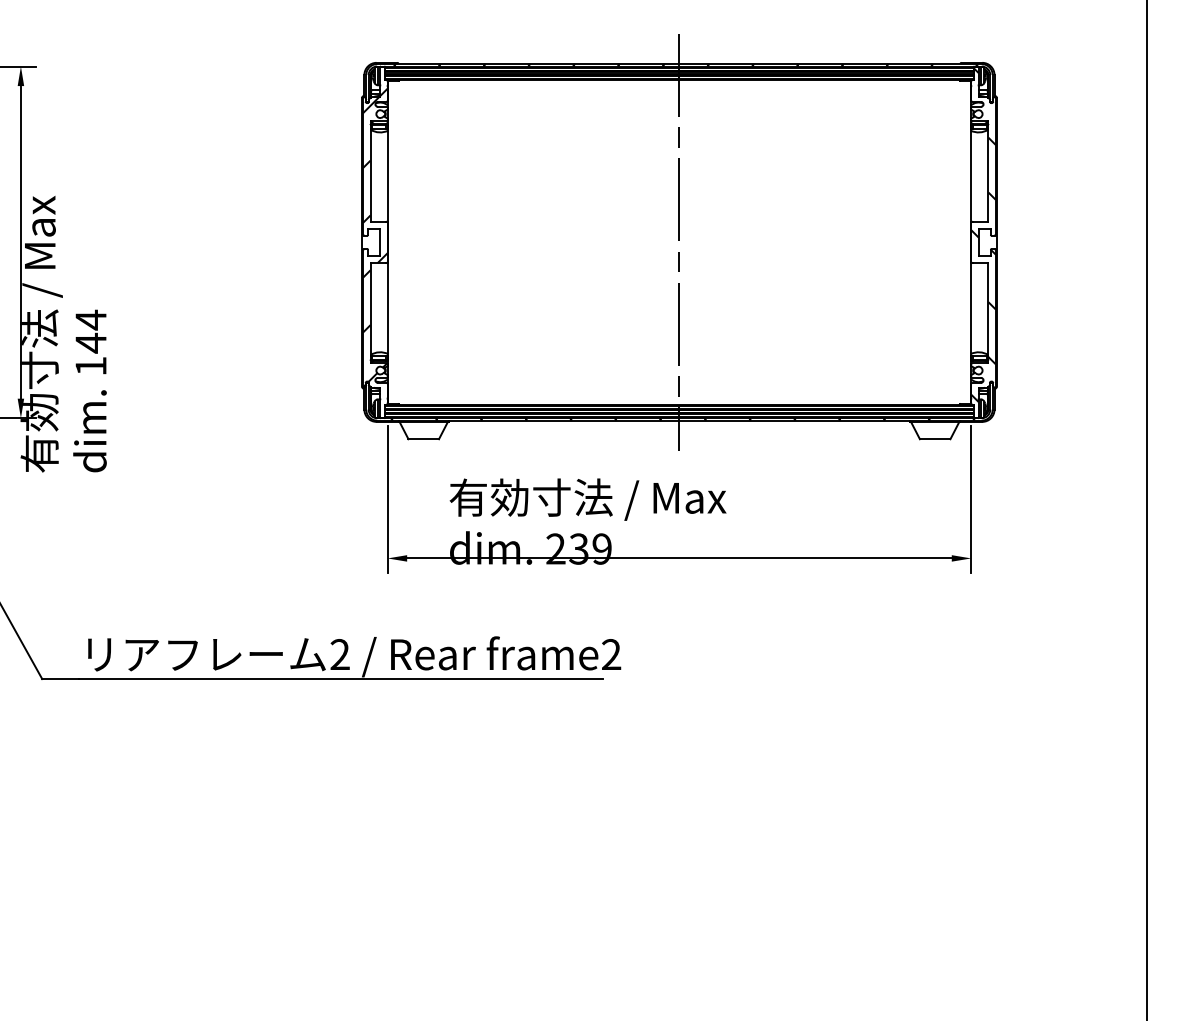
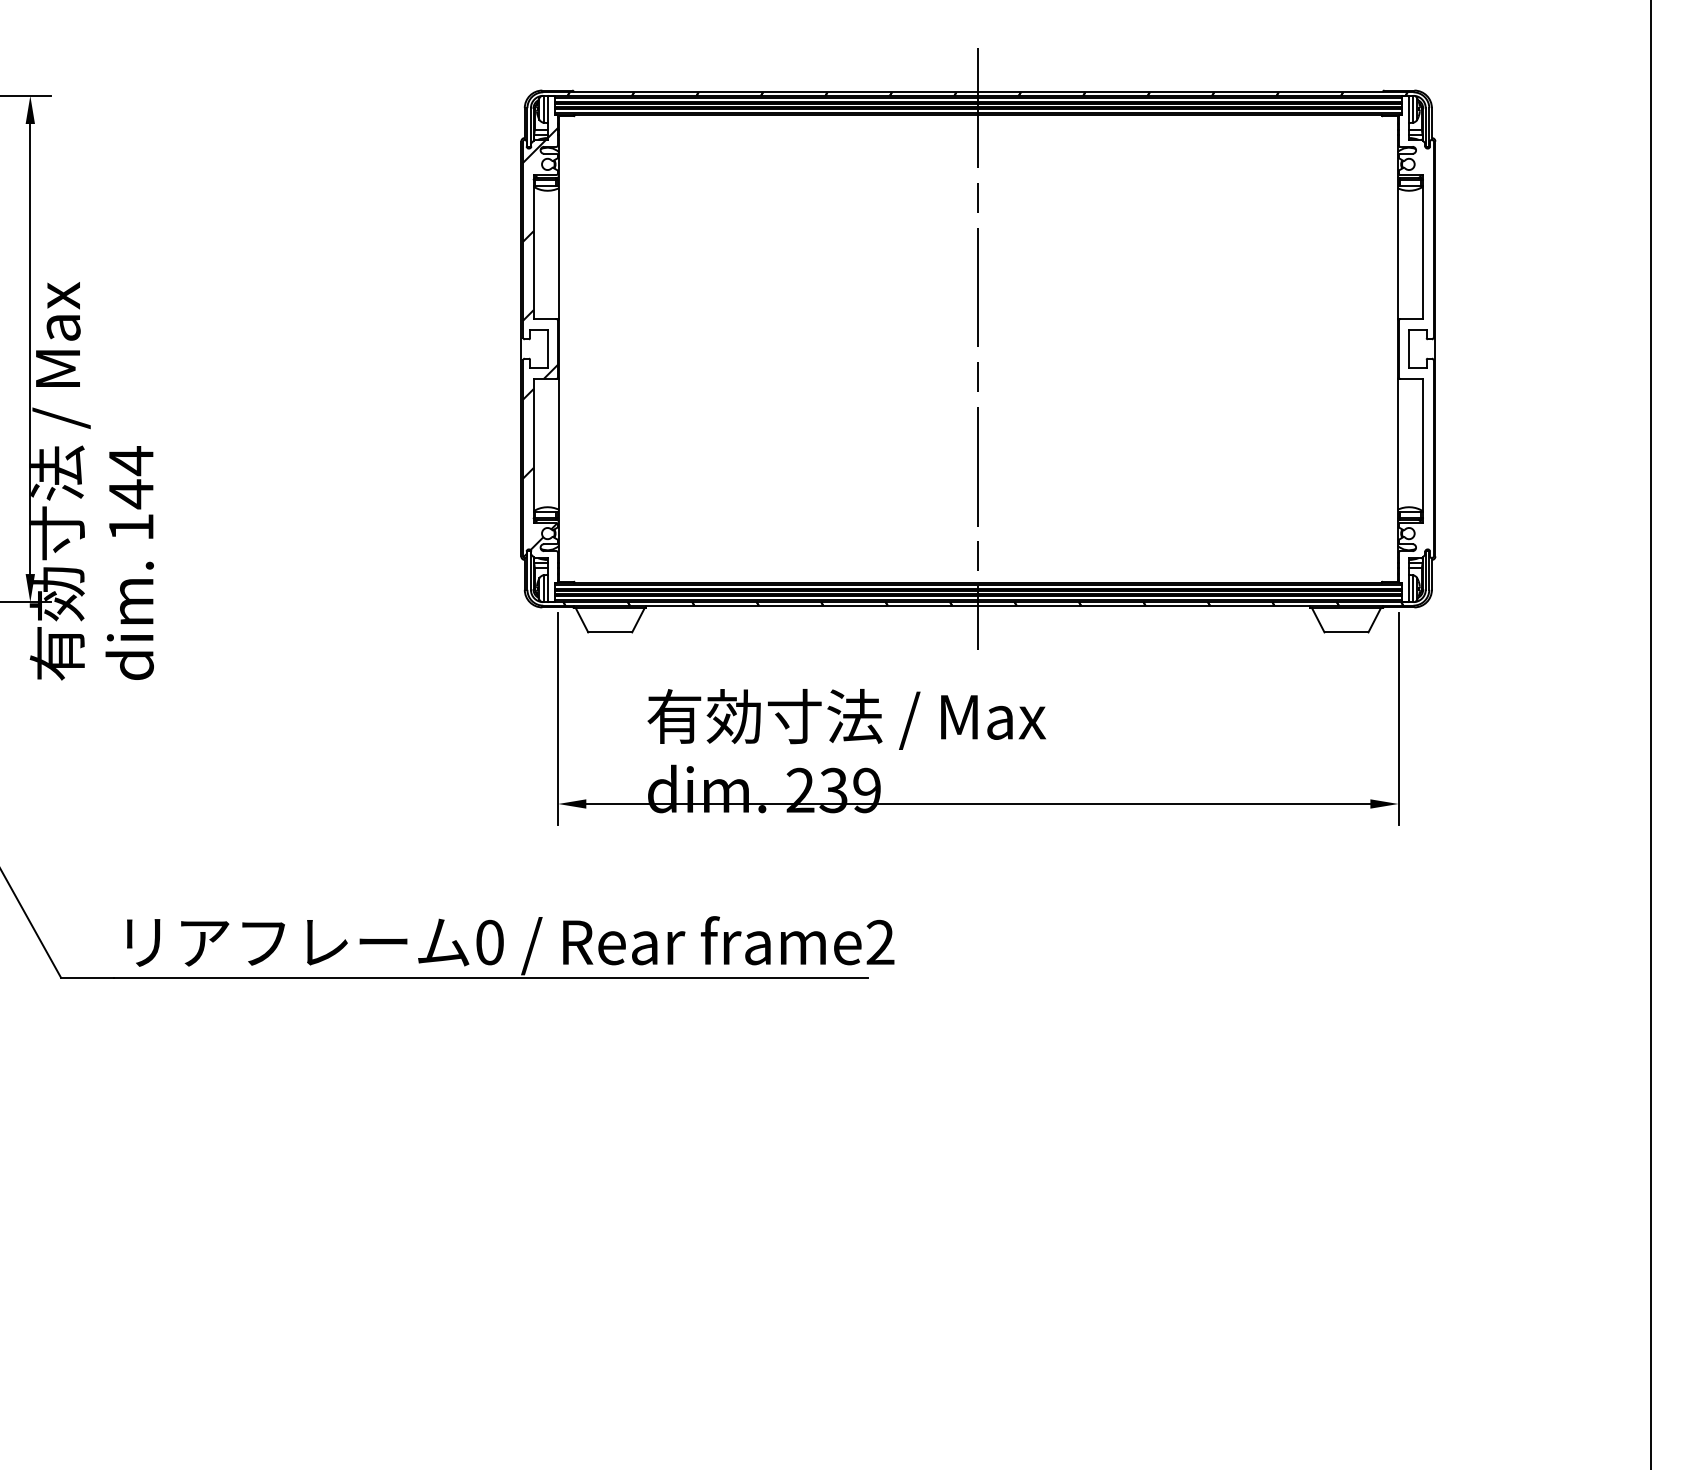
hatch: (983, 235) -> (1416, 339), removed
text: (339, 654) -> (488, 942), 2 -> 0

